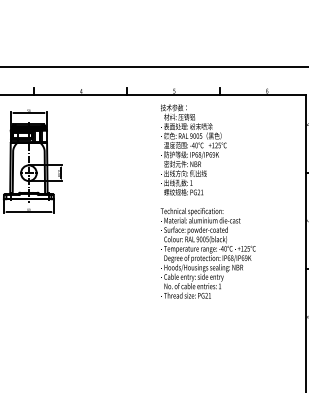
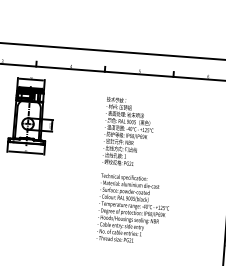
text: (207, 201) -> (136, 170), moved

